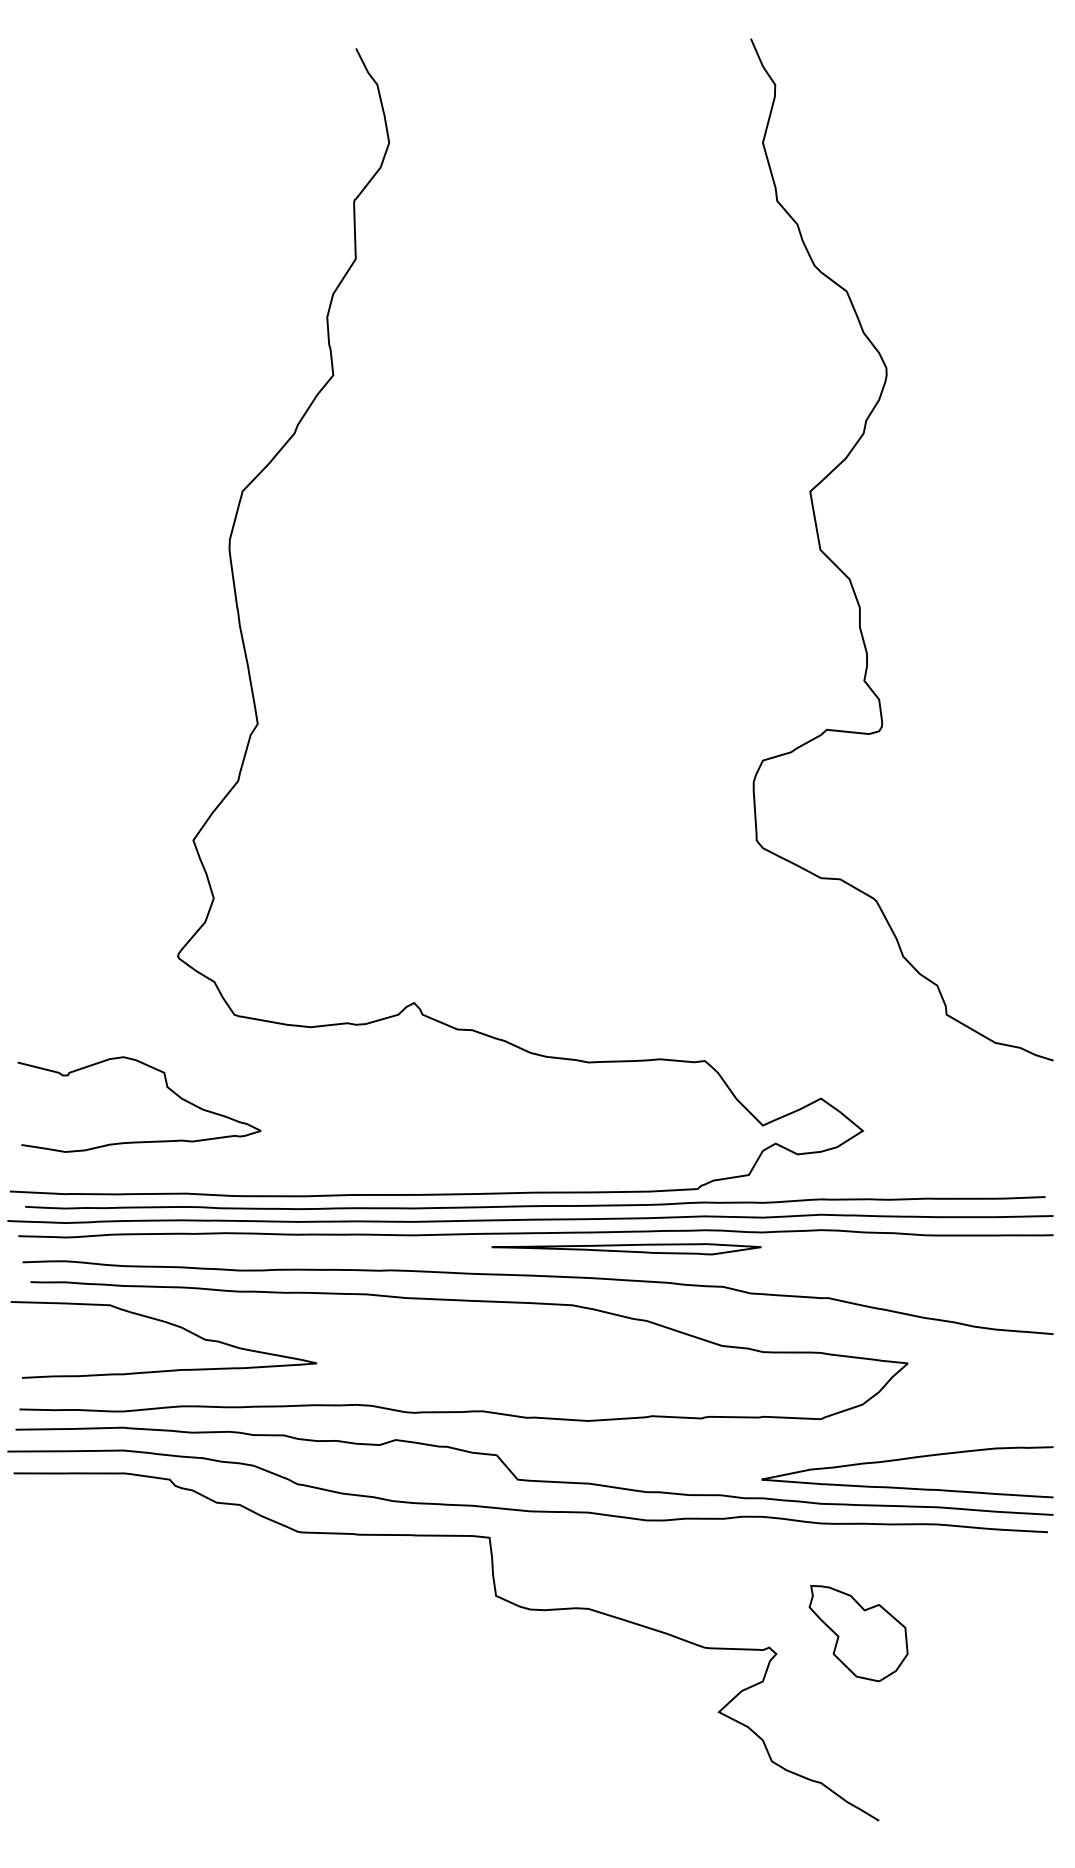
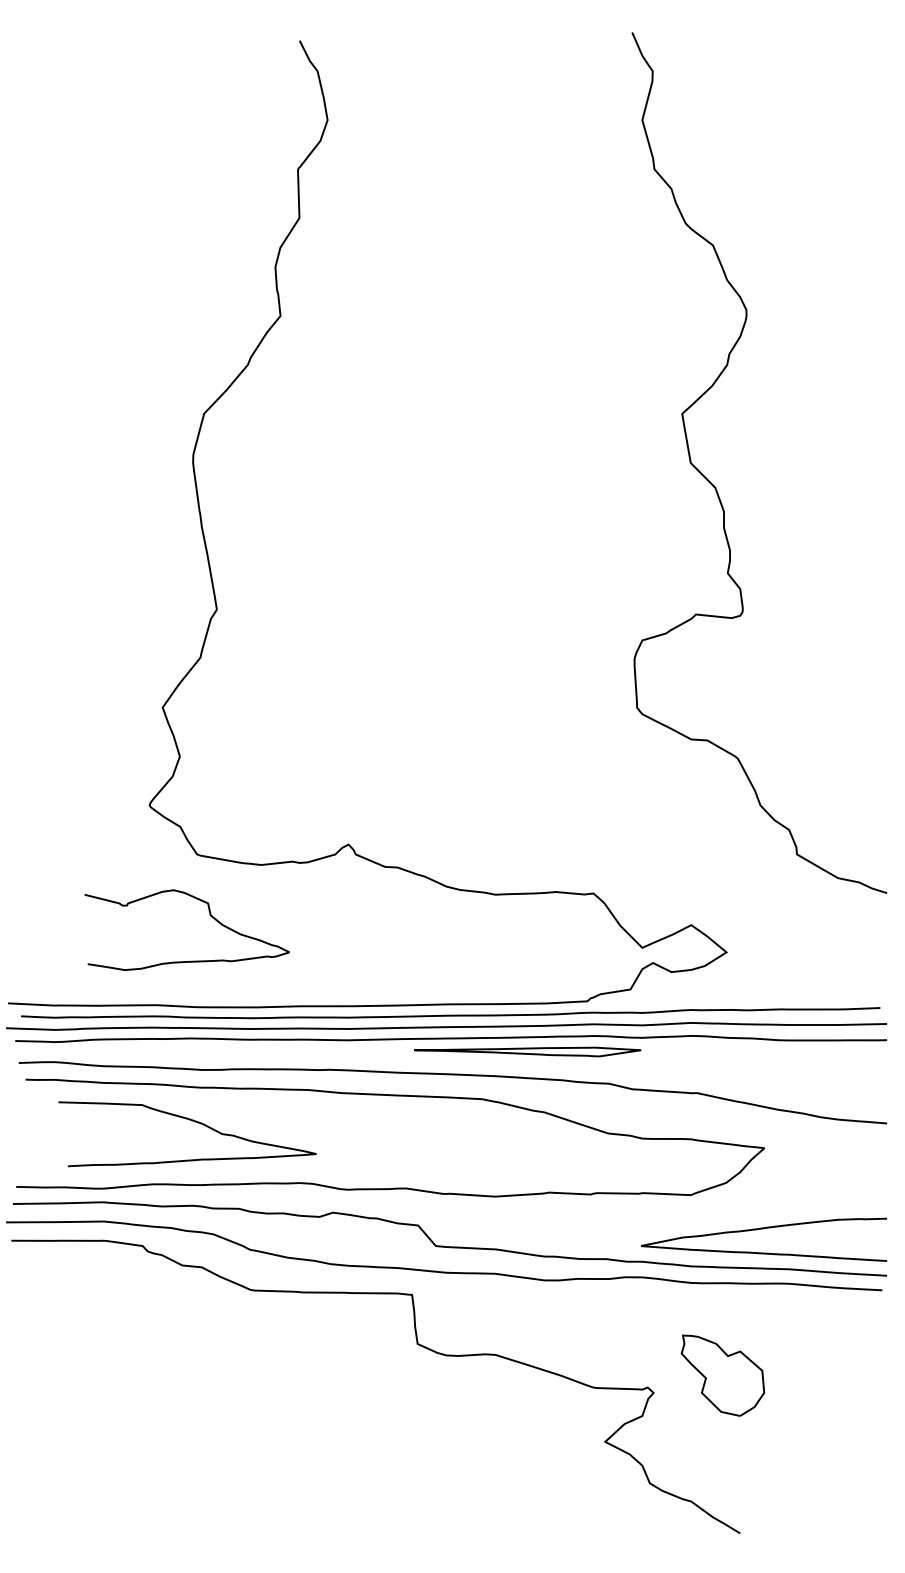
curve: (166, 1087) -> (209, 915), moved
curve: (169, 1324) -> (192, 1121), moved

